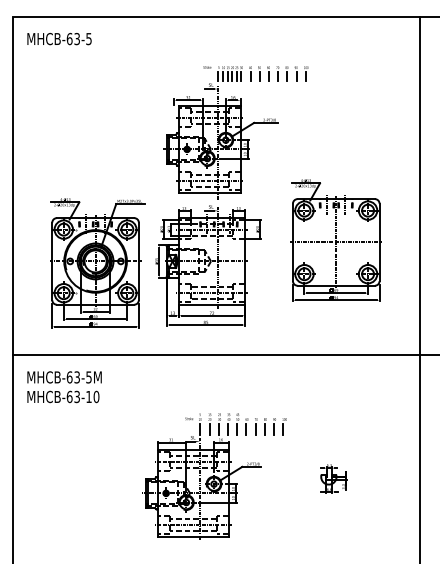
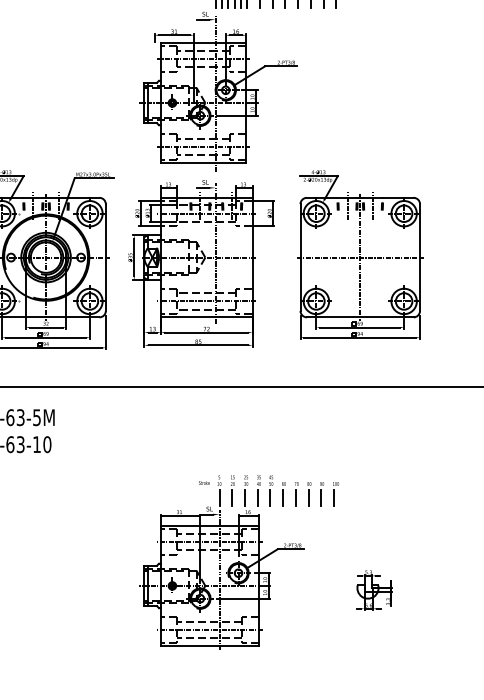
part: (335, 240) -> (359, 254), moved
part: (214, 476) -> (239, 562), moved
part: (333, 478) -> (374, 590), moved

